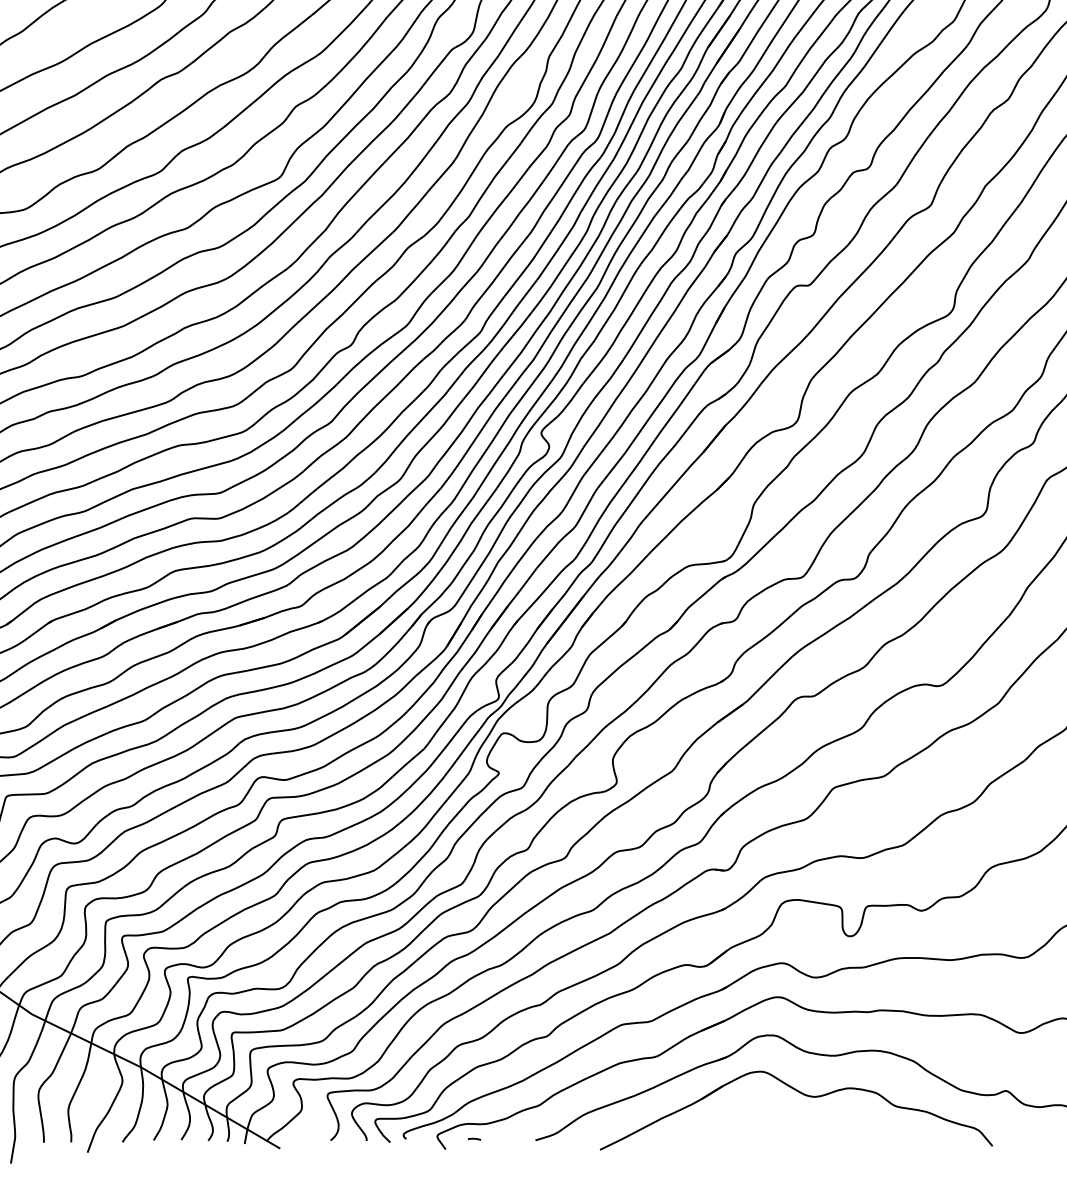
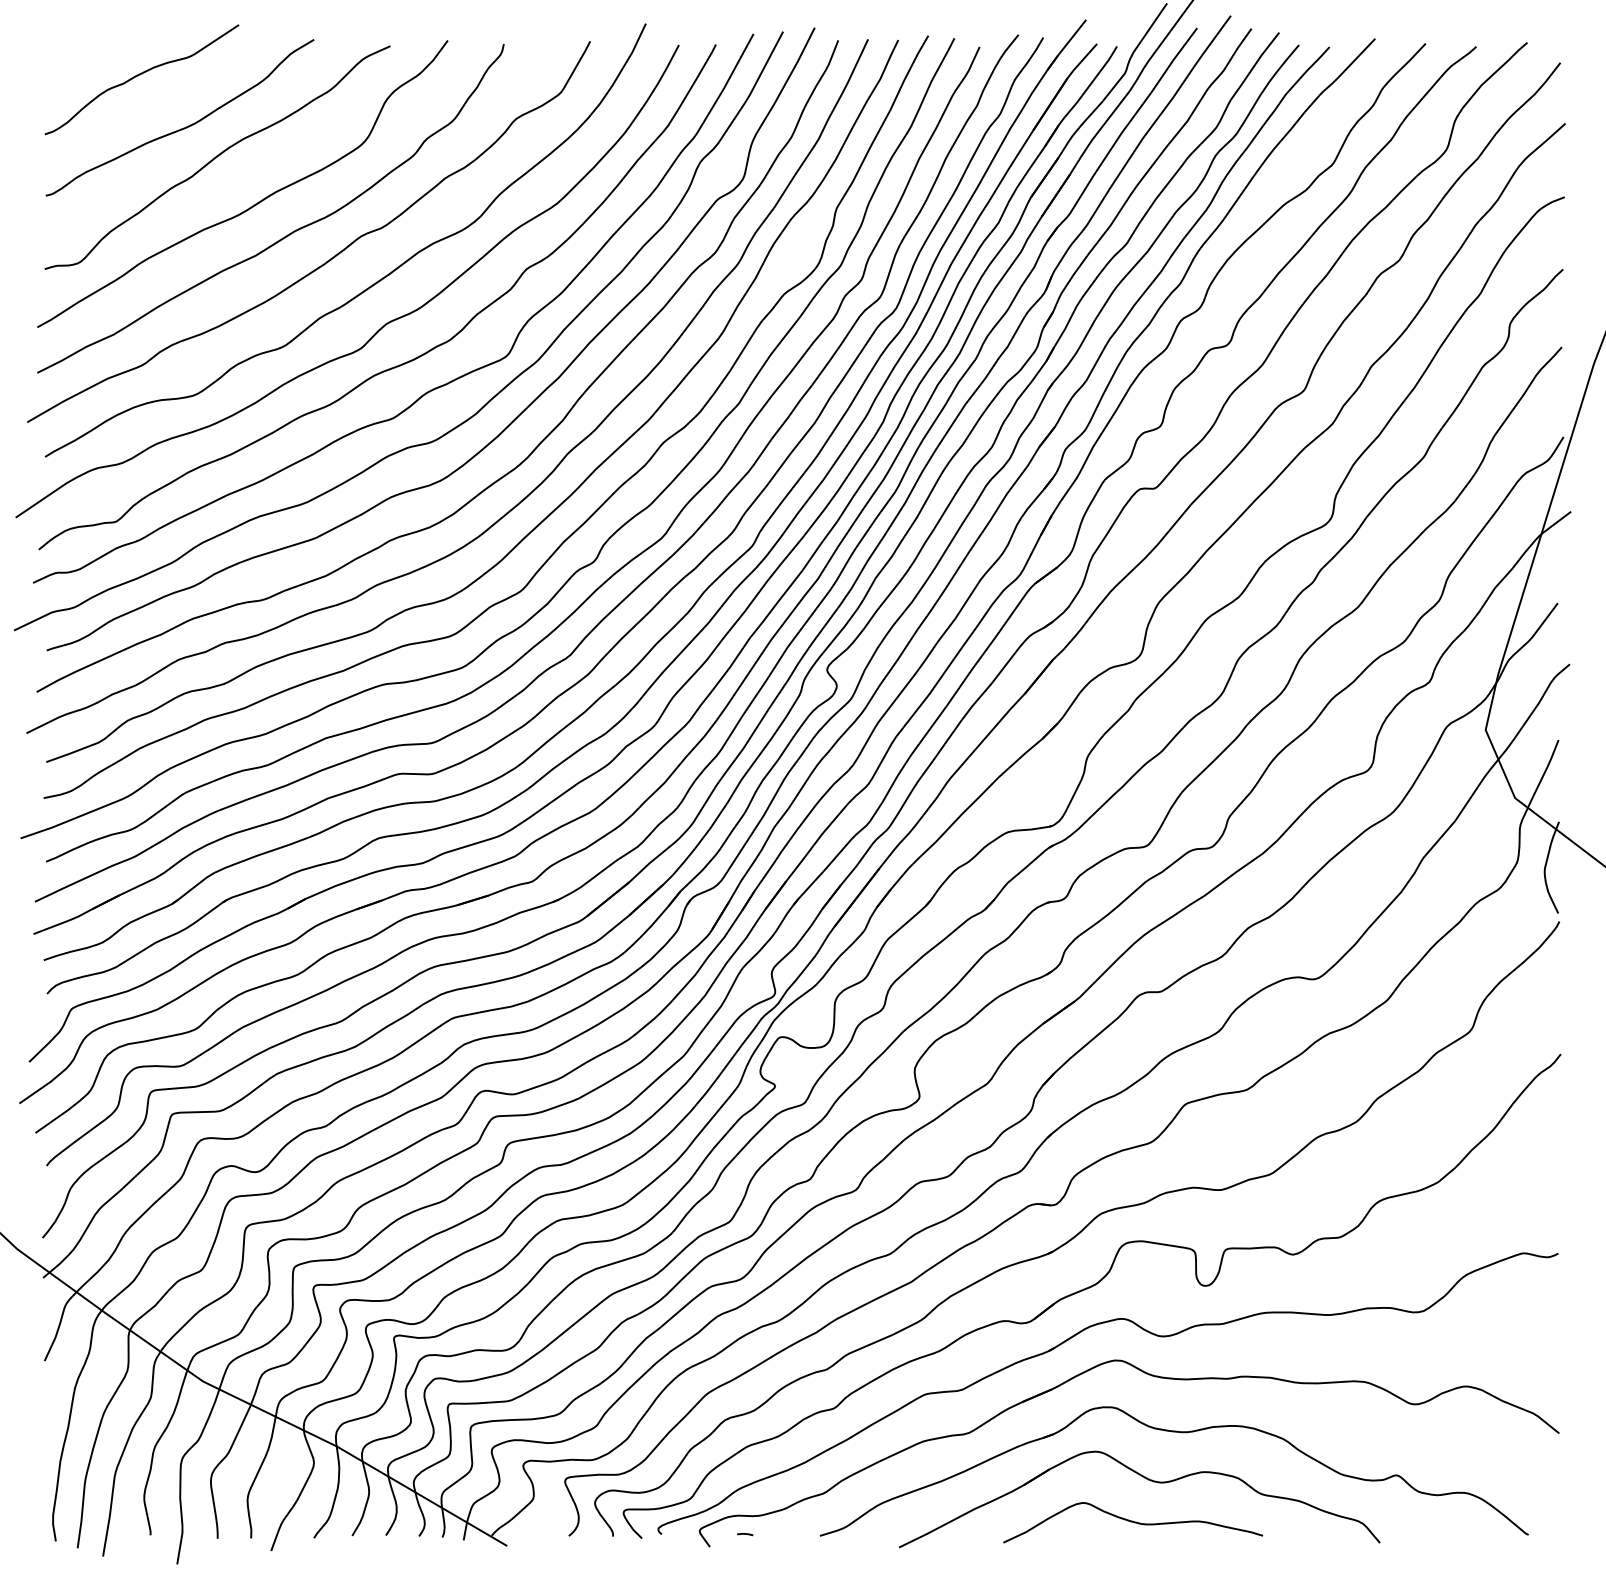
curve: (791, 1129) -> (1133, 1522), added

